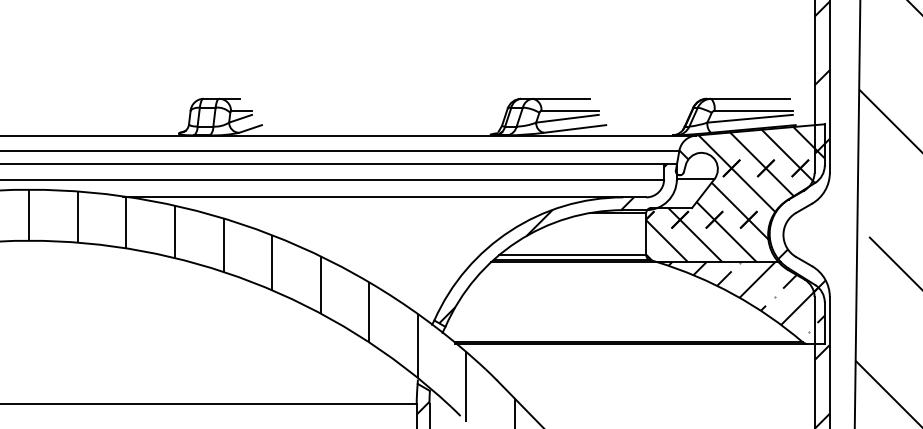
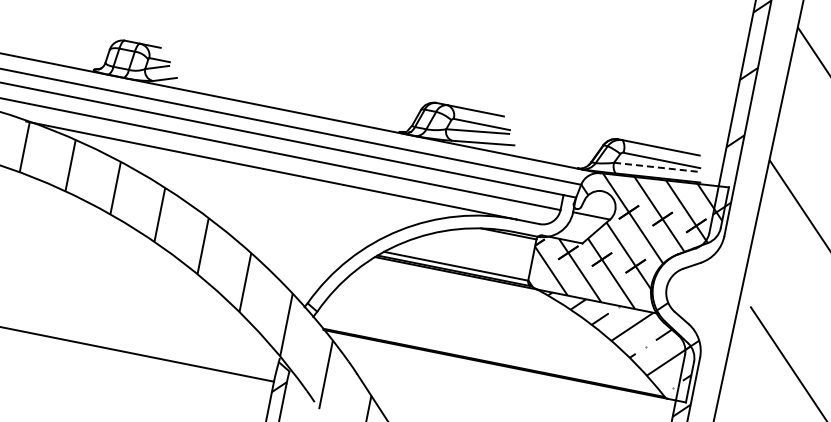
line: (750, 118) -> (657, 167), solid -> dashed
hatch: (553, 243) -> (439, 251), removed

